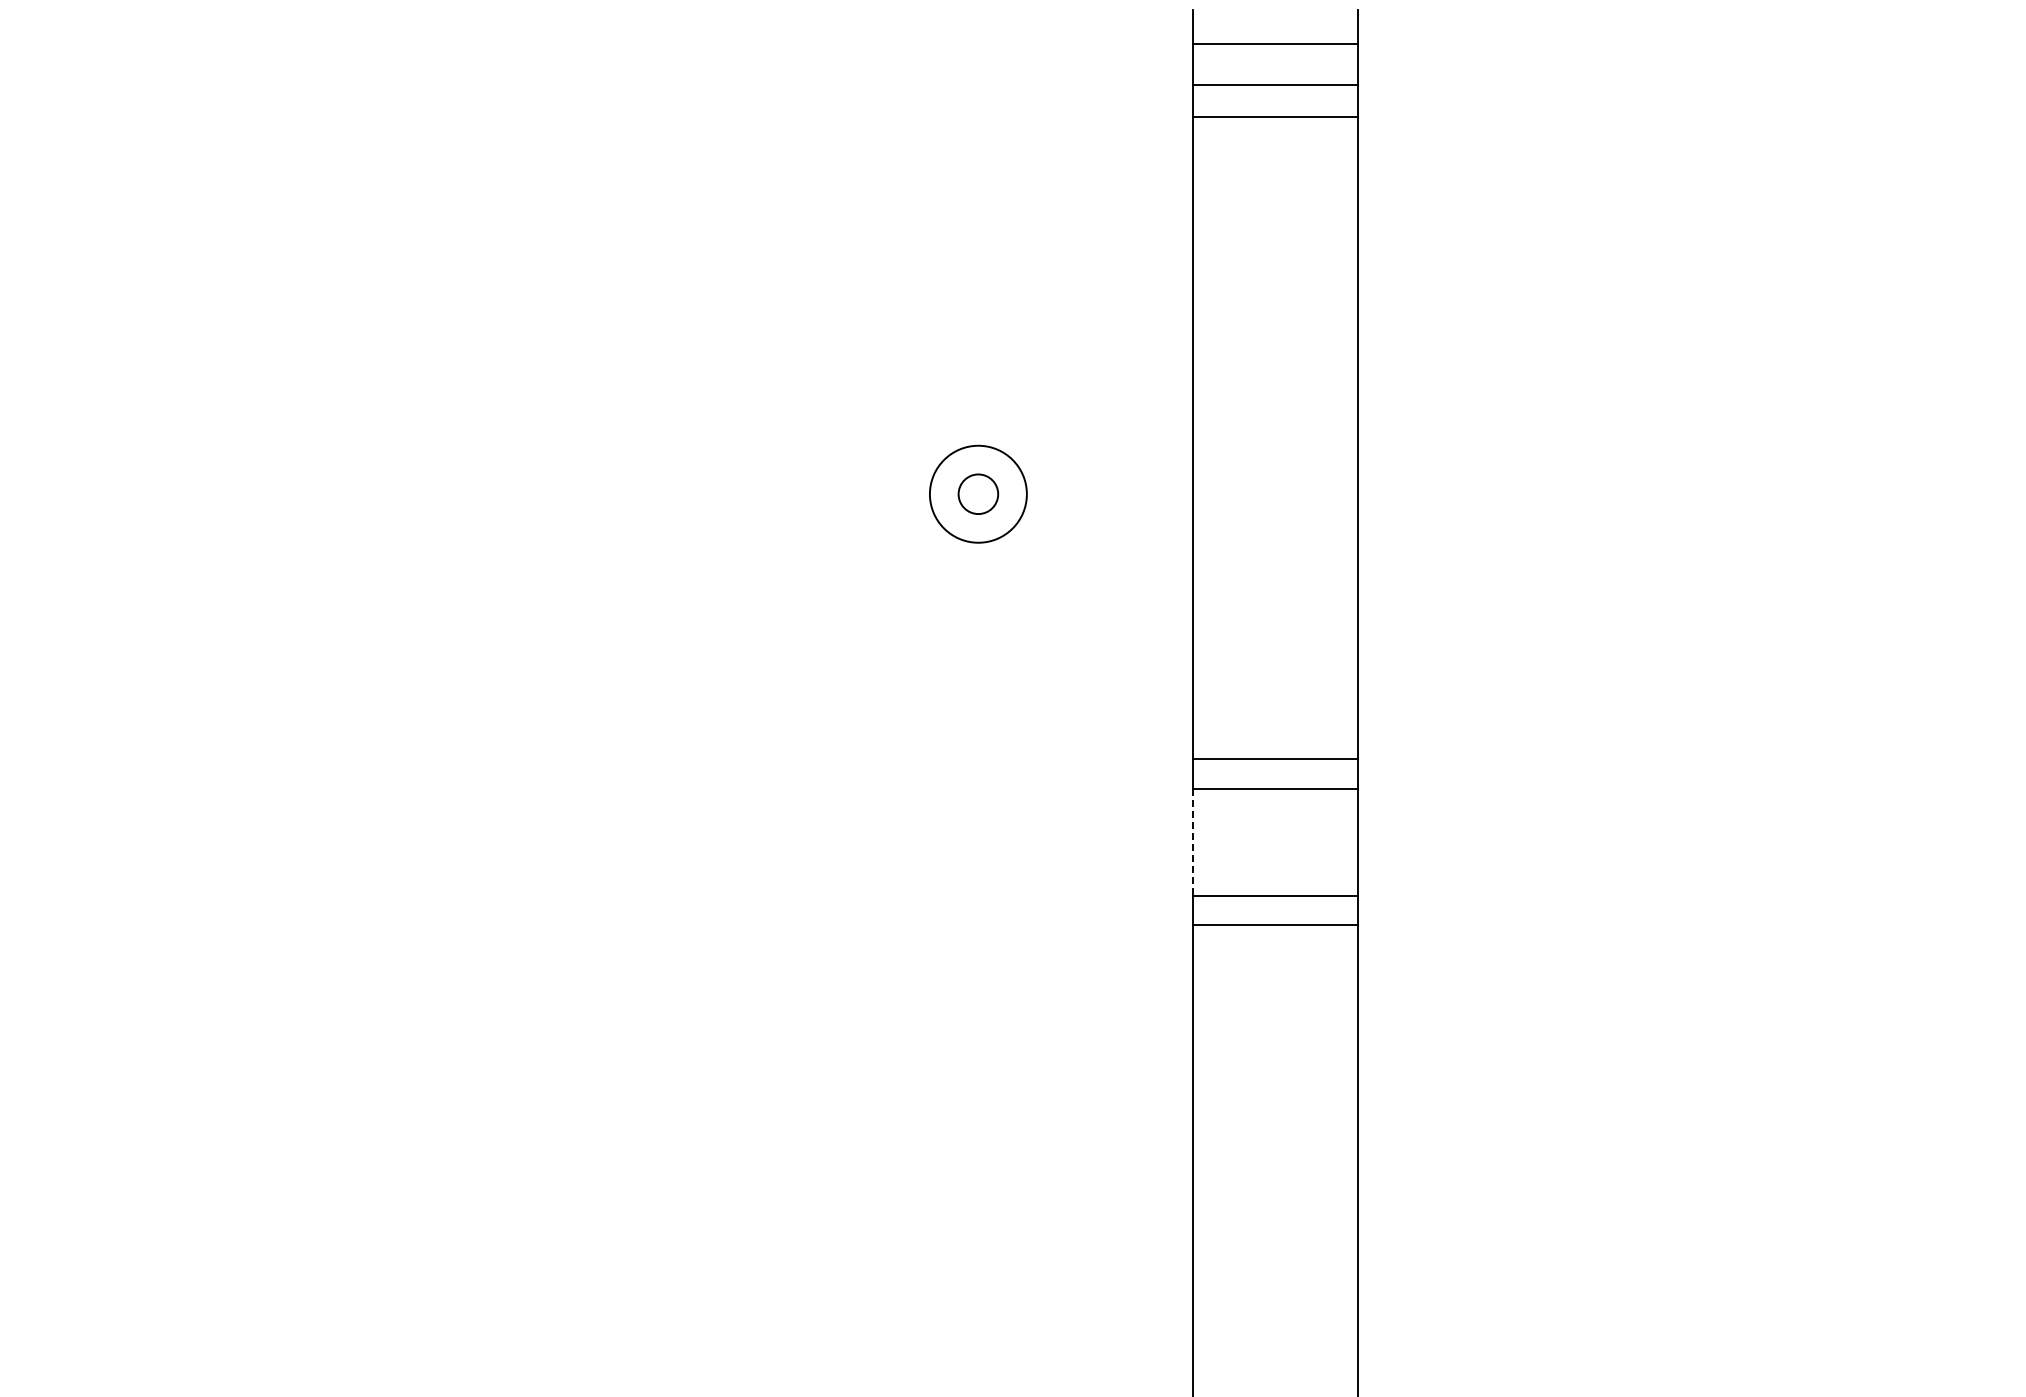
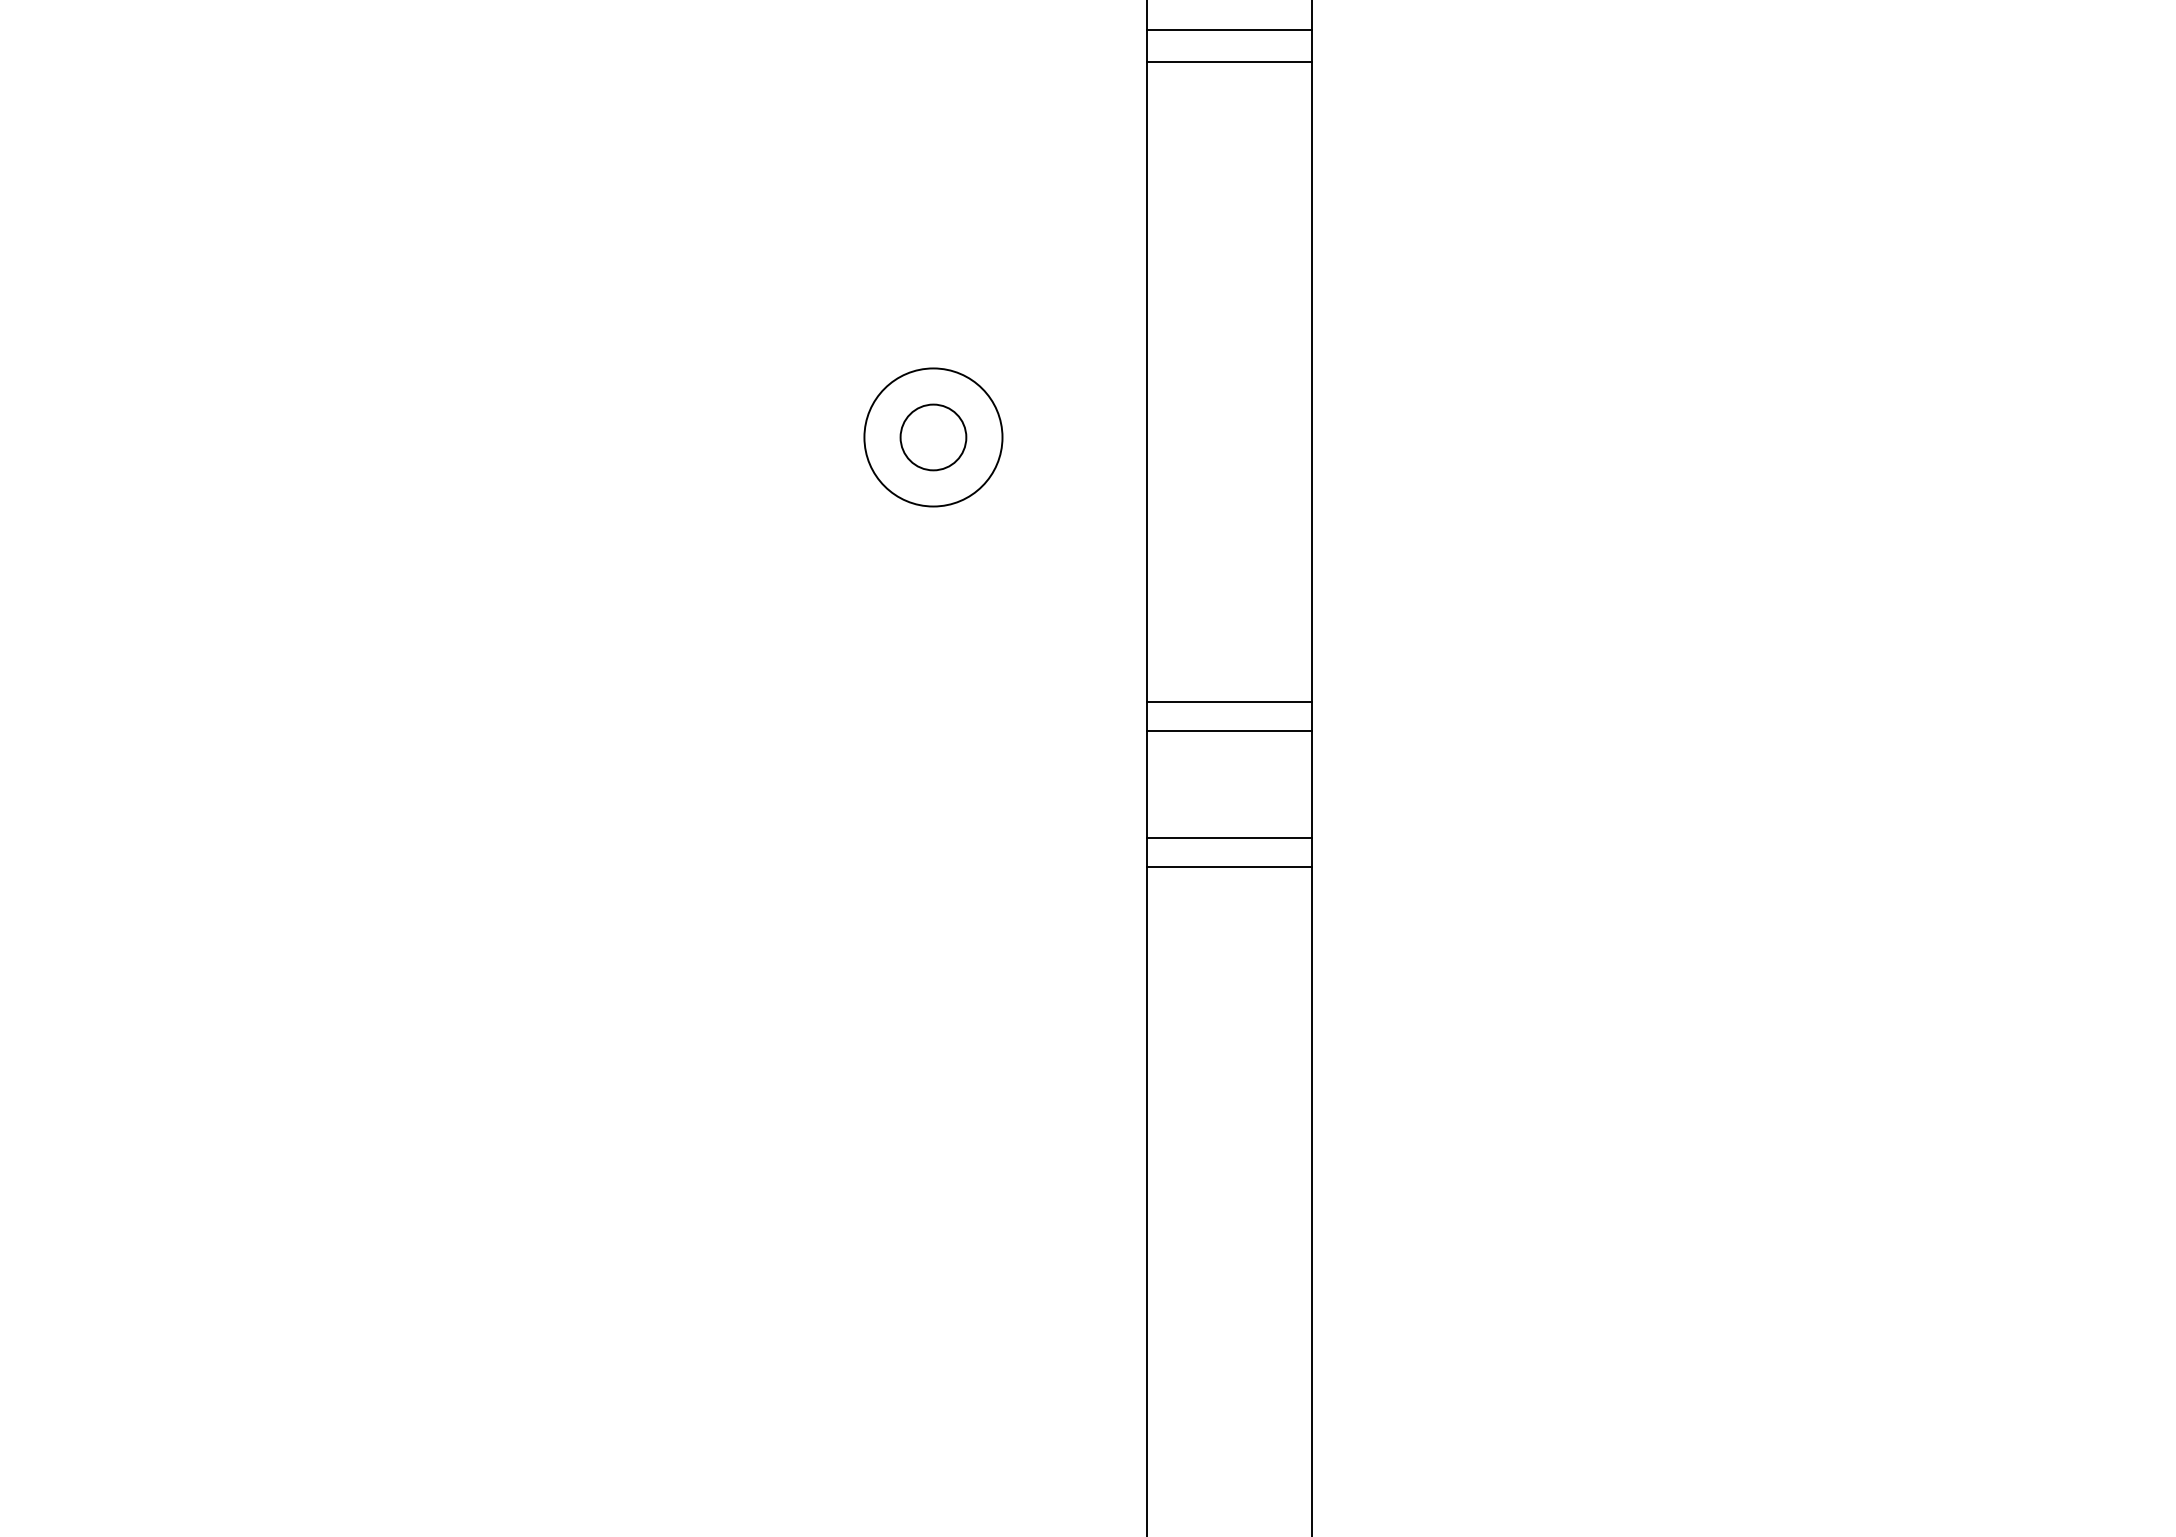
circle: (978, 494) -> (933, 437), size x1.43
circle: (978, 494) -> (933, 437), size x1.67
line: (1193, 843) -> (1147, 785), dashed -> solid

